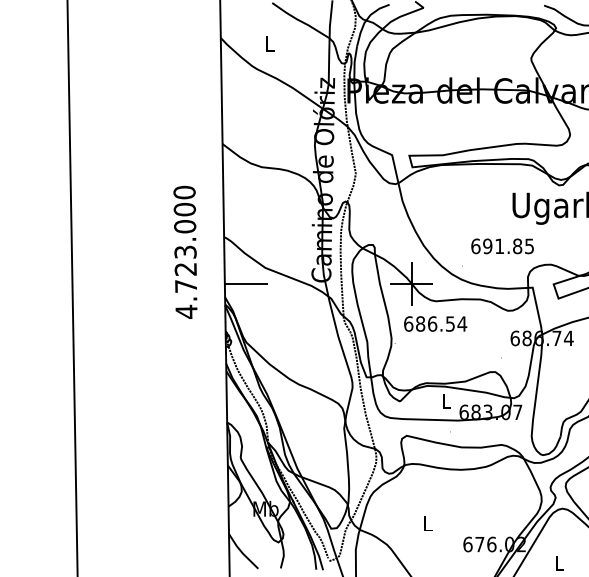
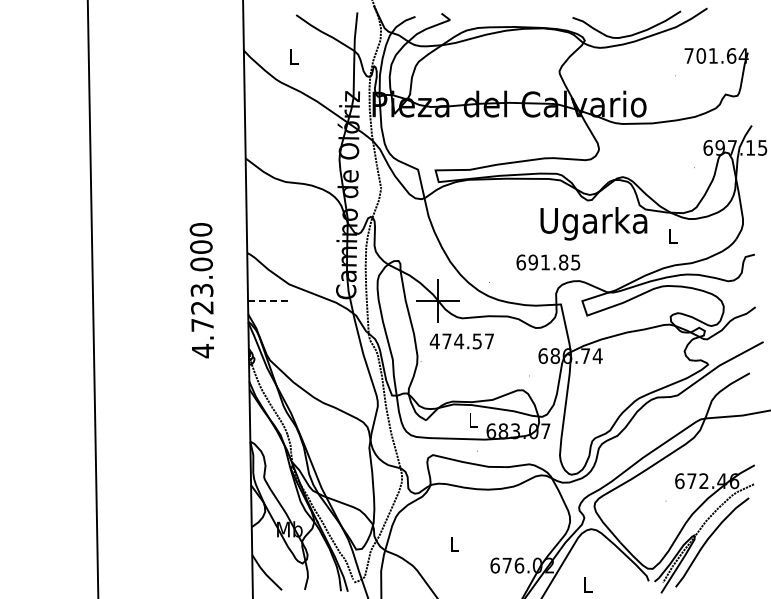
text: (502, 246) -> (548, 262), moved
text: (185, 252) -> (201, 290), moved
line: (246, 283) -> (270, 300), solid -> dashed
text: (434, 324) -> (461, 341), 686.54 -> 474.57

